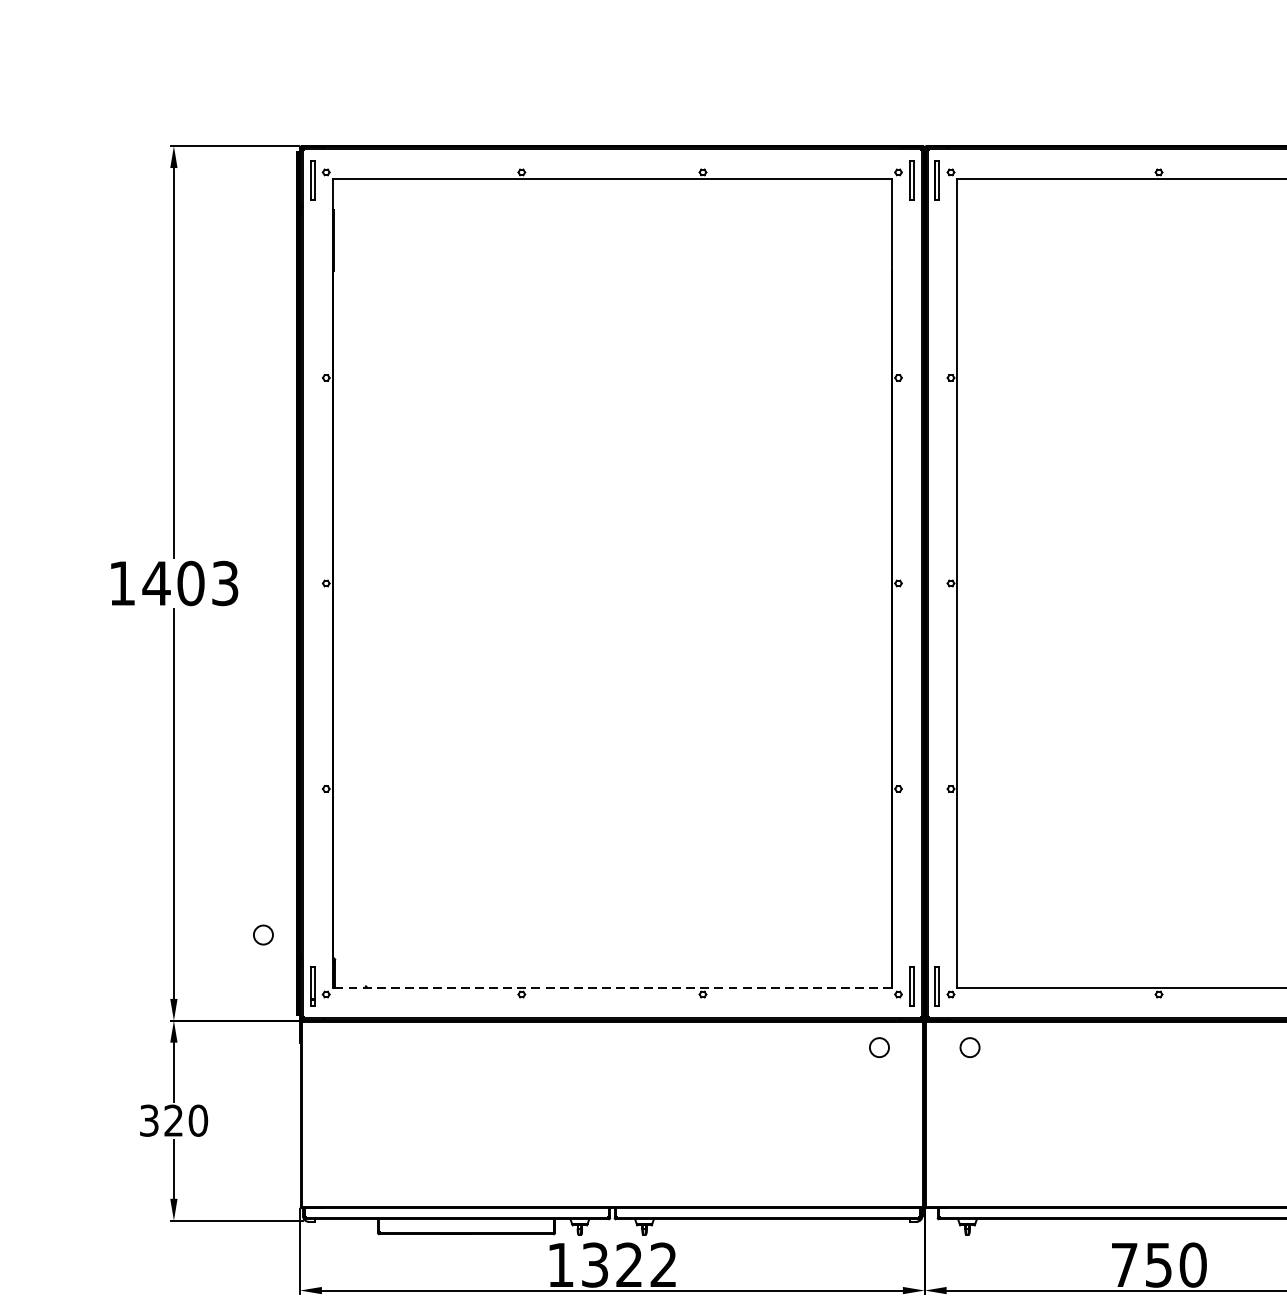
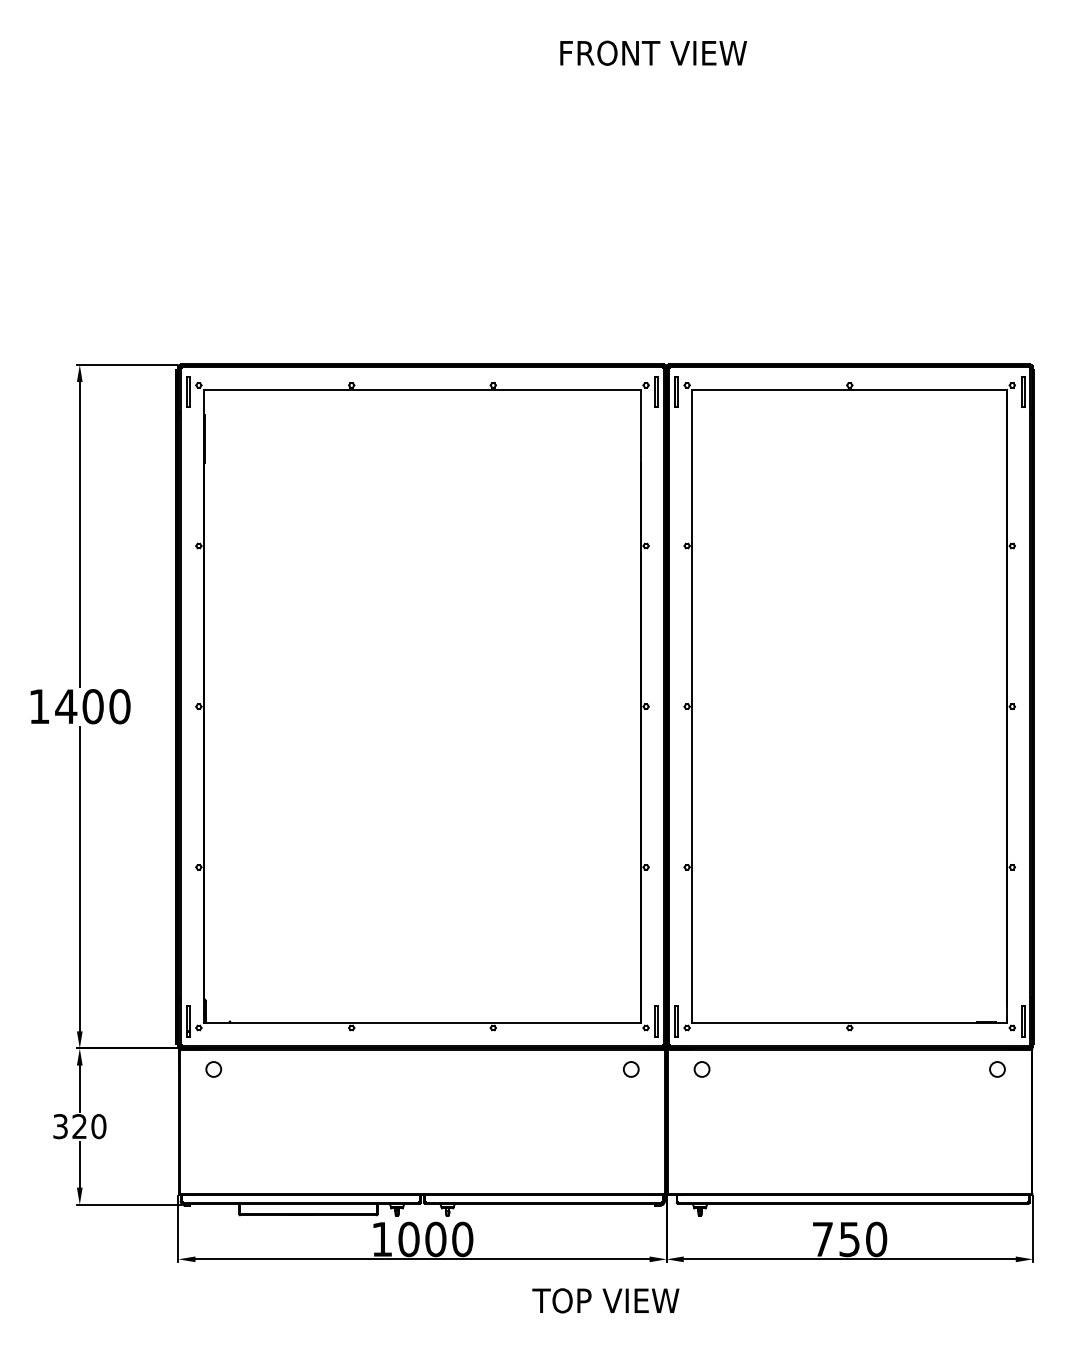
text: (224, 583) -> (119, 706), 1403 -> 1400
circle: (263, 935) -> (213, 1069), moved
line: (612, 988) -> (422, 1023), dashed -> solid
text: (629, 1265) -> (435, 1239), 1322 -> 1000

